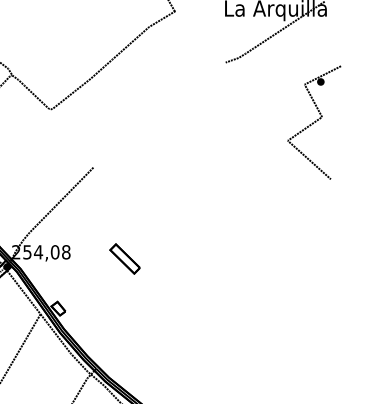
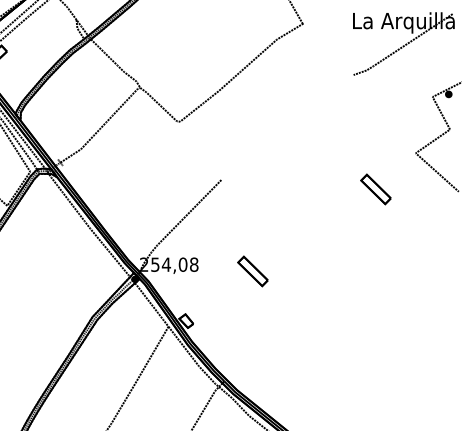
part: (247, 177) -> (375, 189), added

